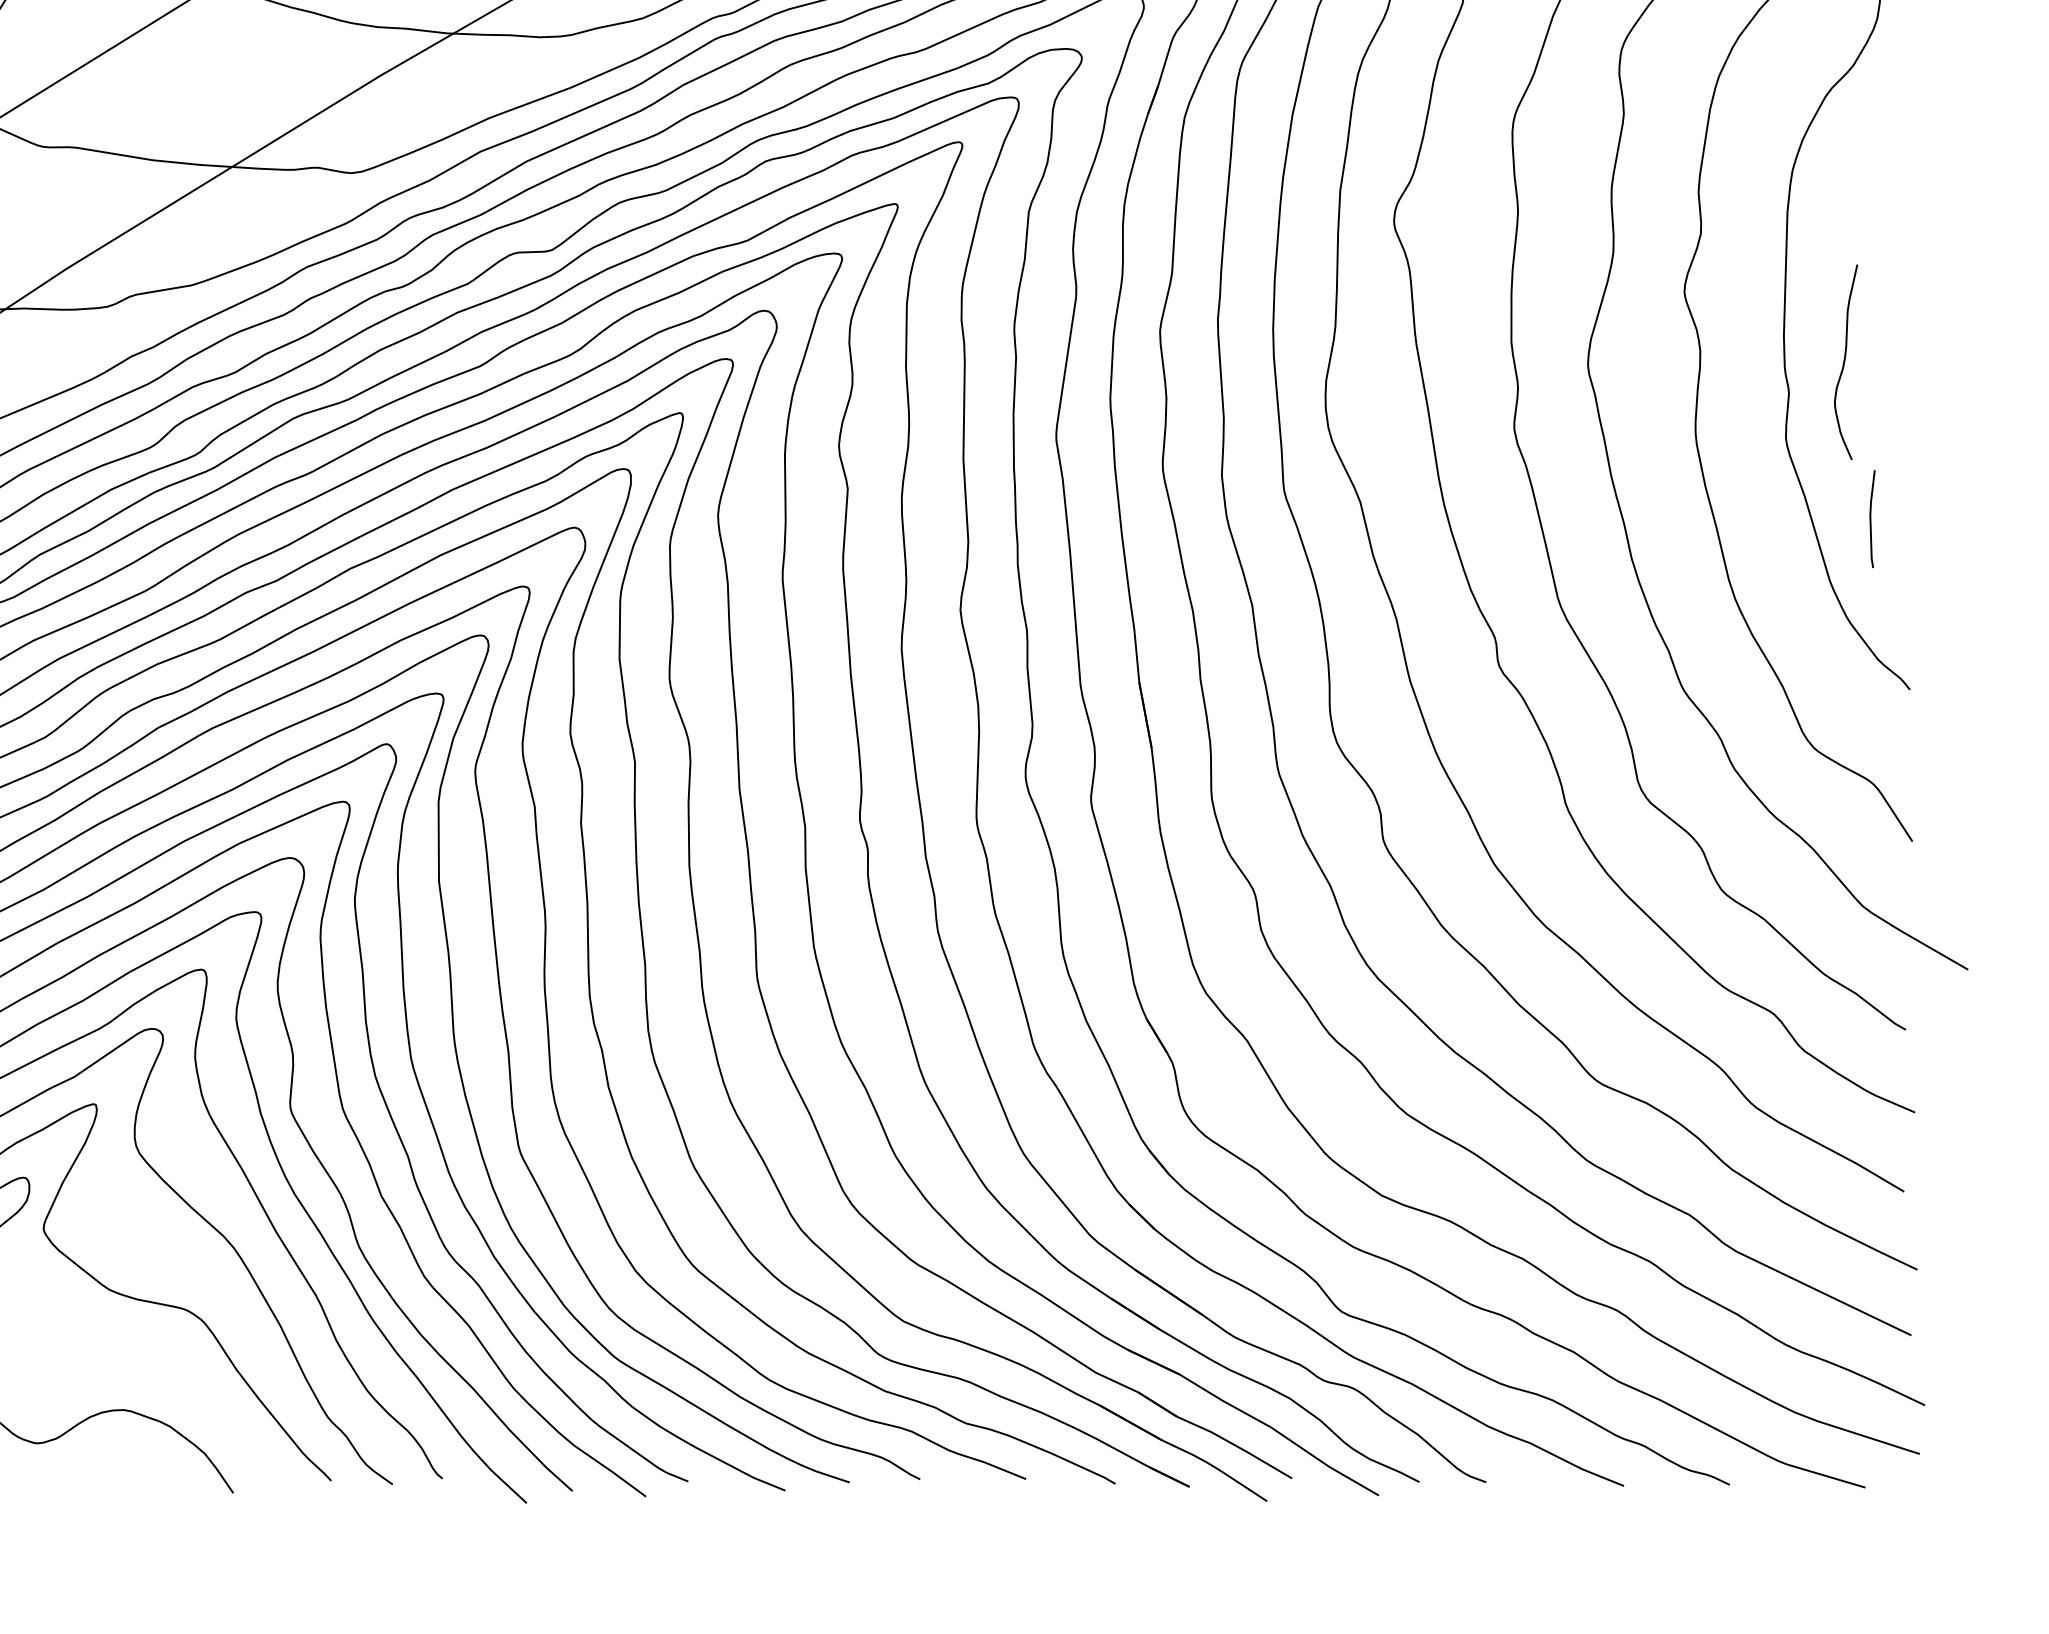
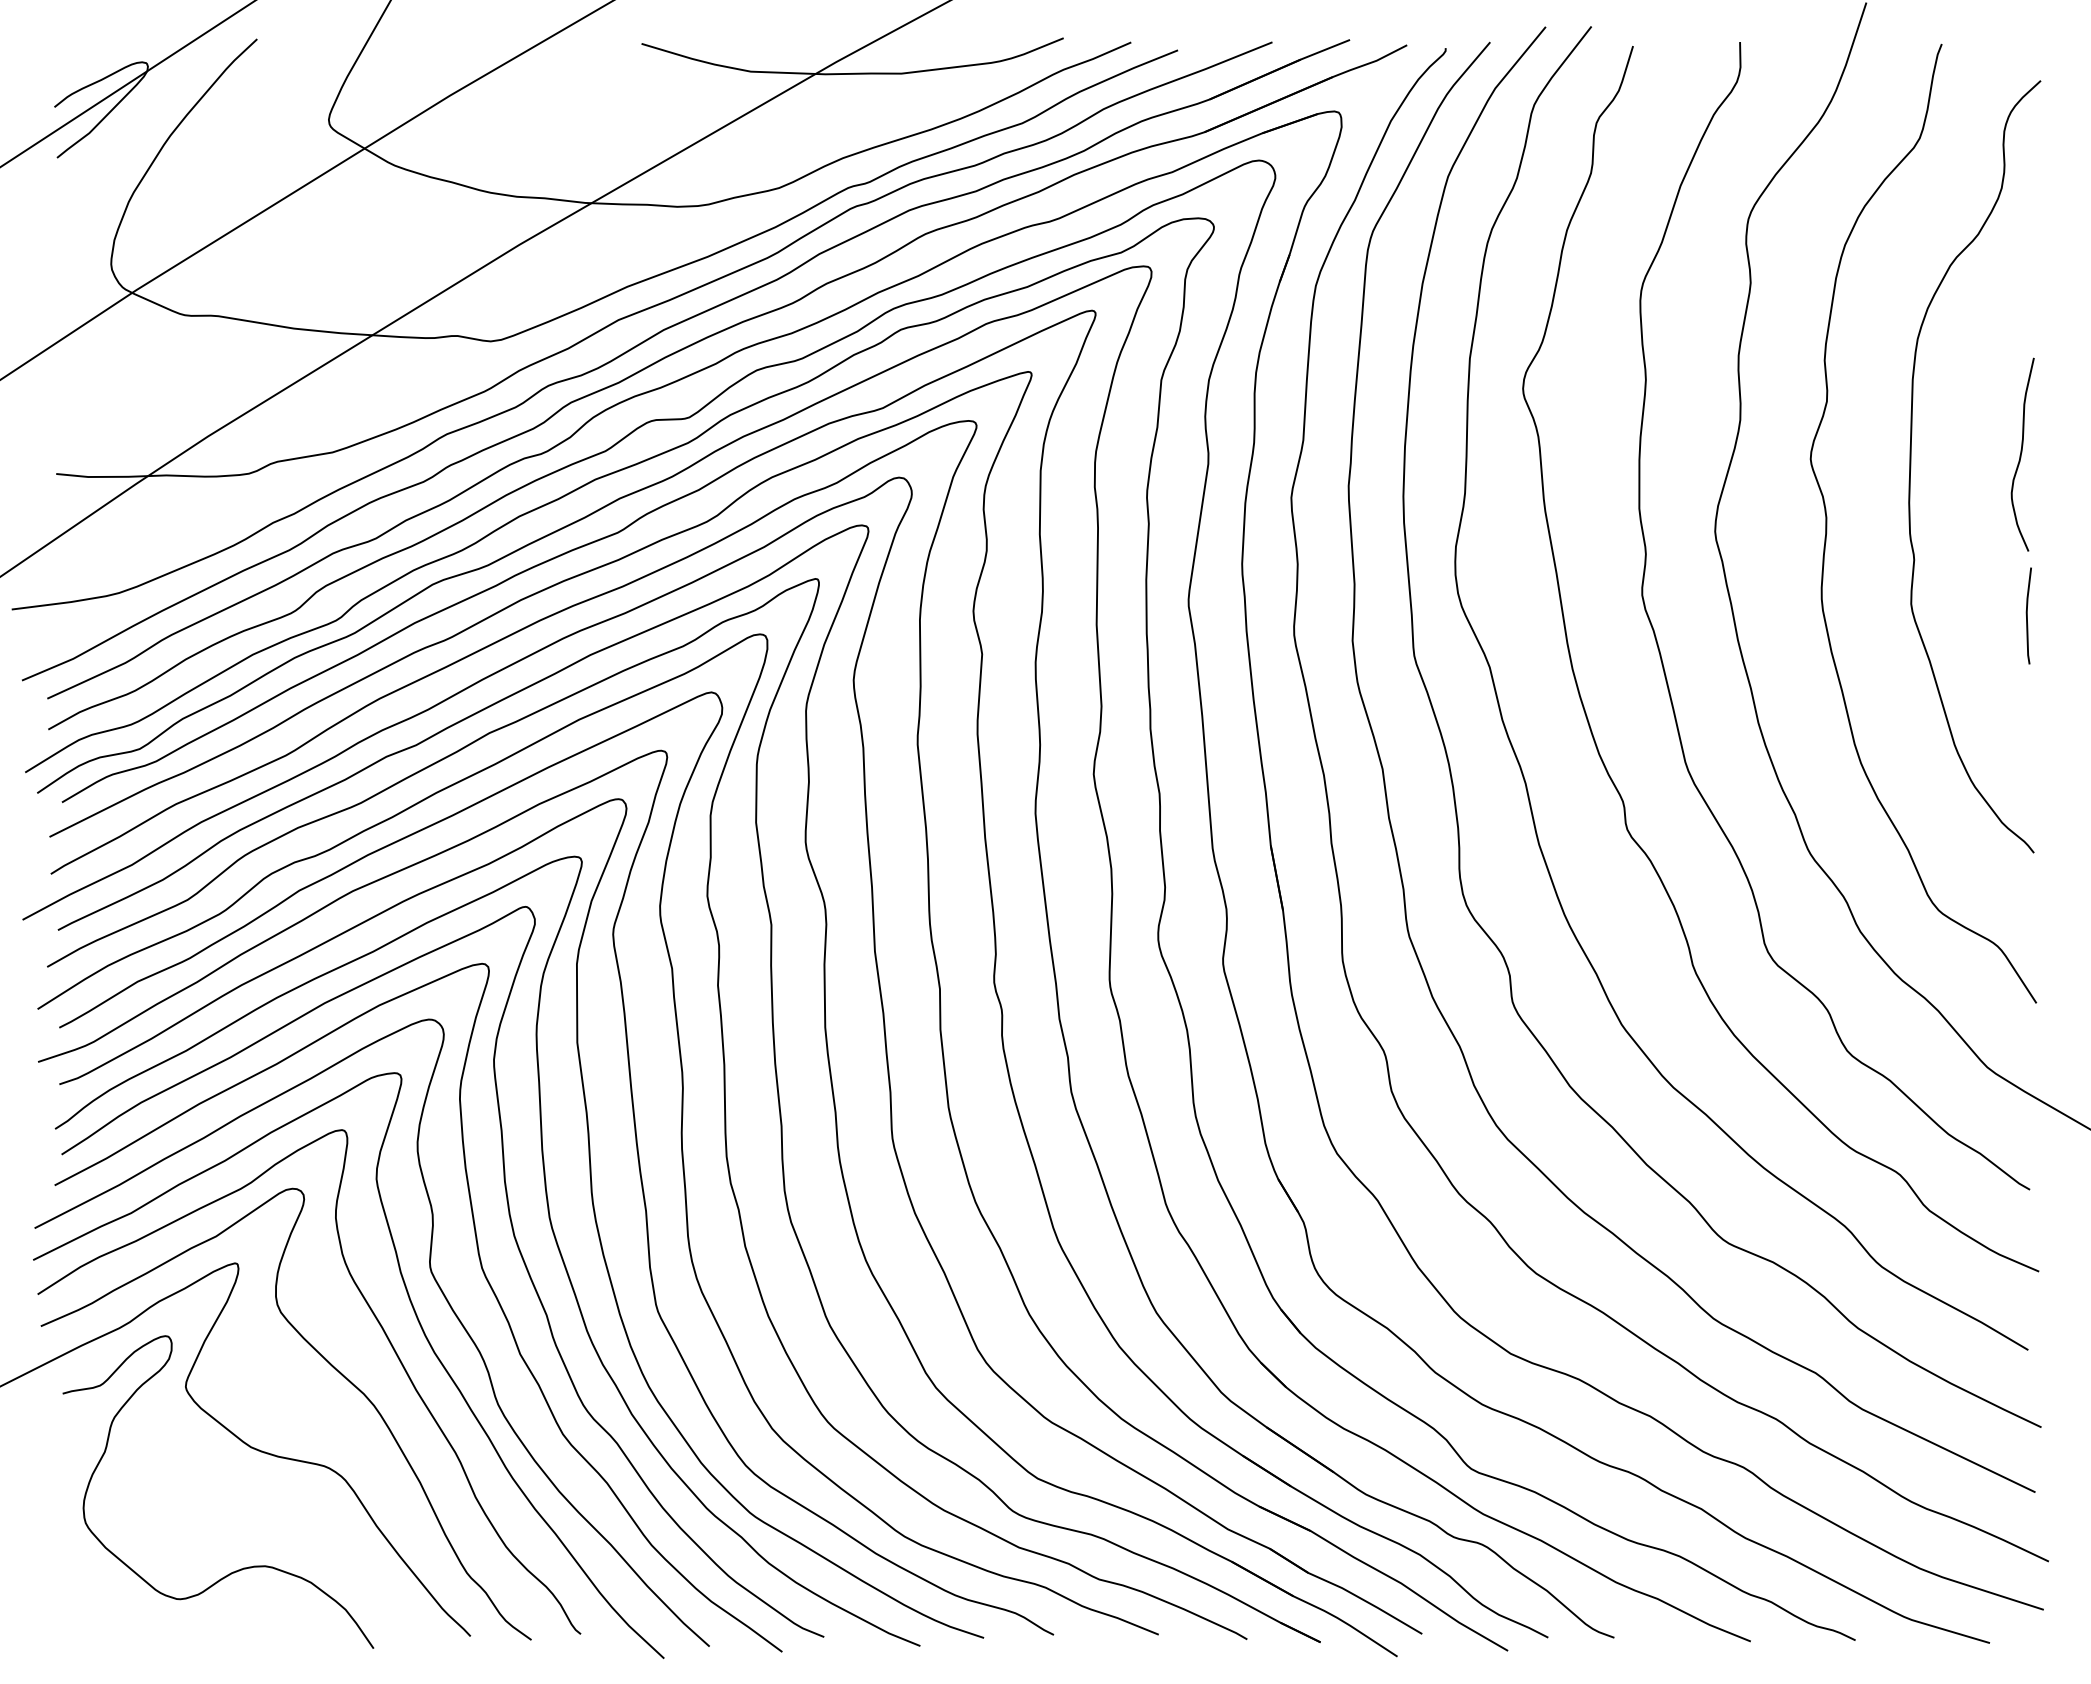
curve: (1844, 362) -> (2021, 454), moved
line: (1871, 518) -> (2027, 615), moved

